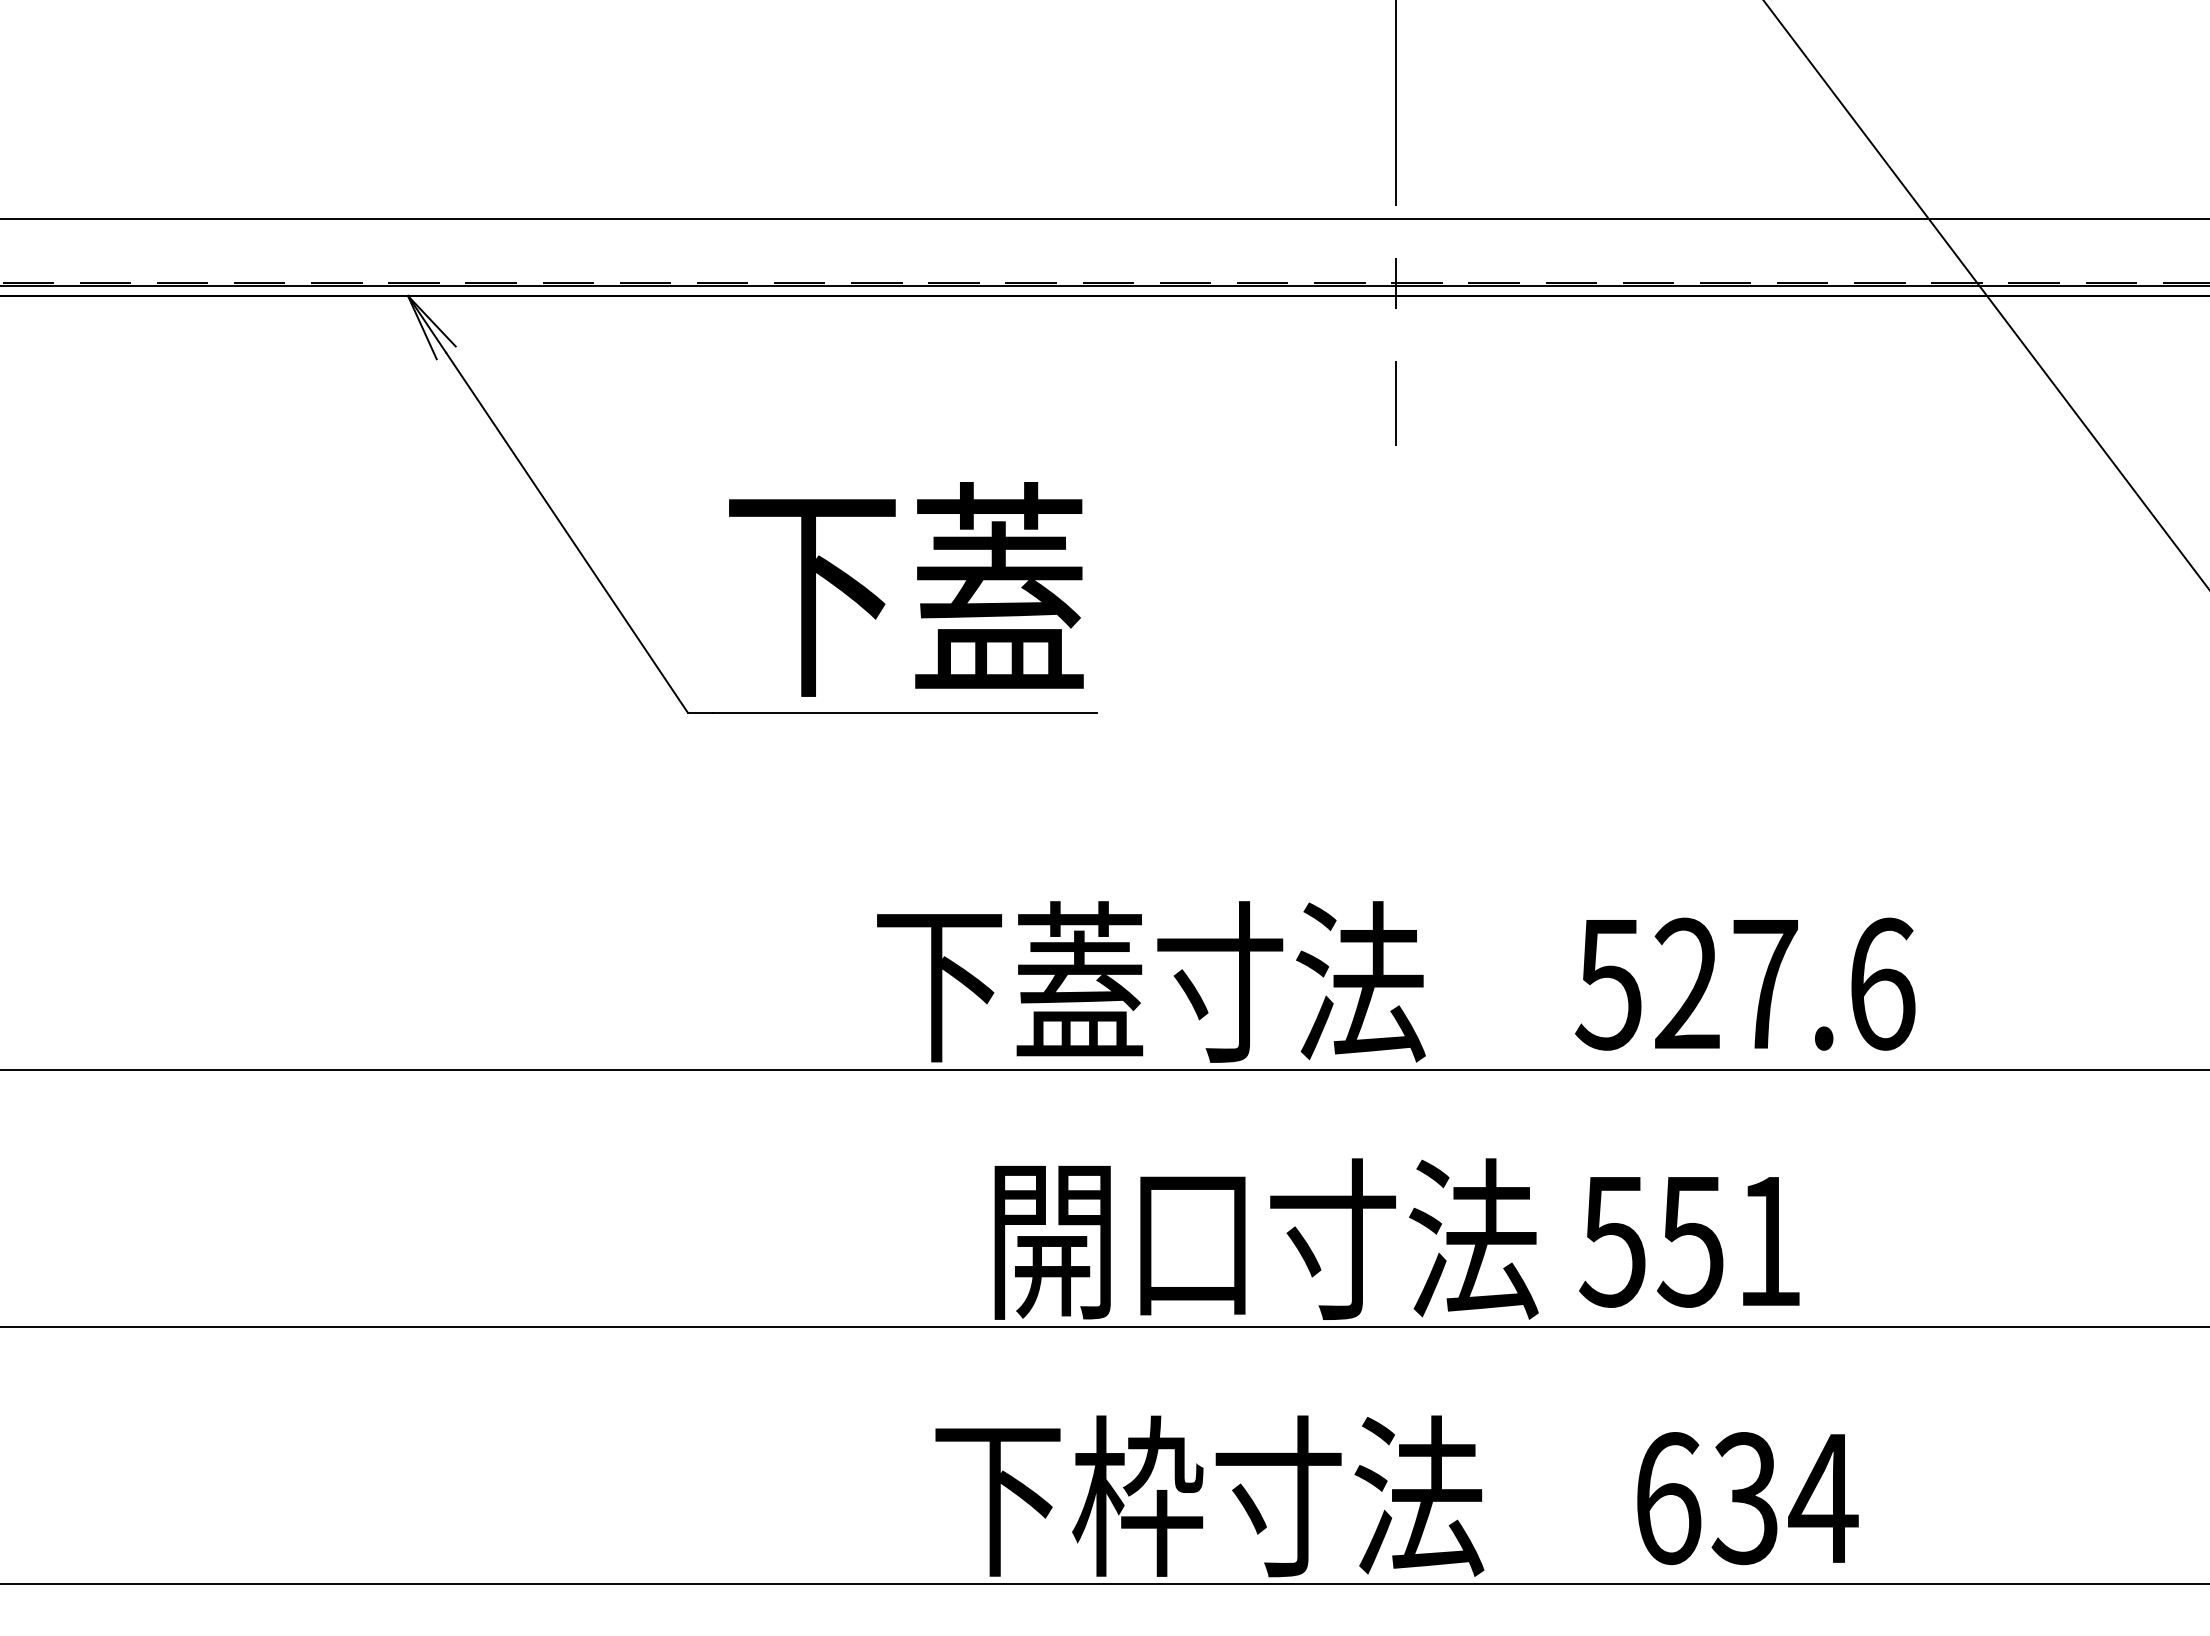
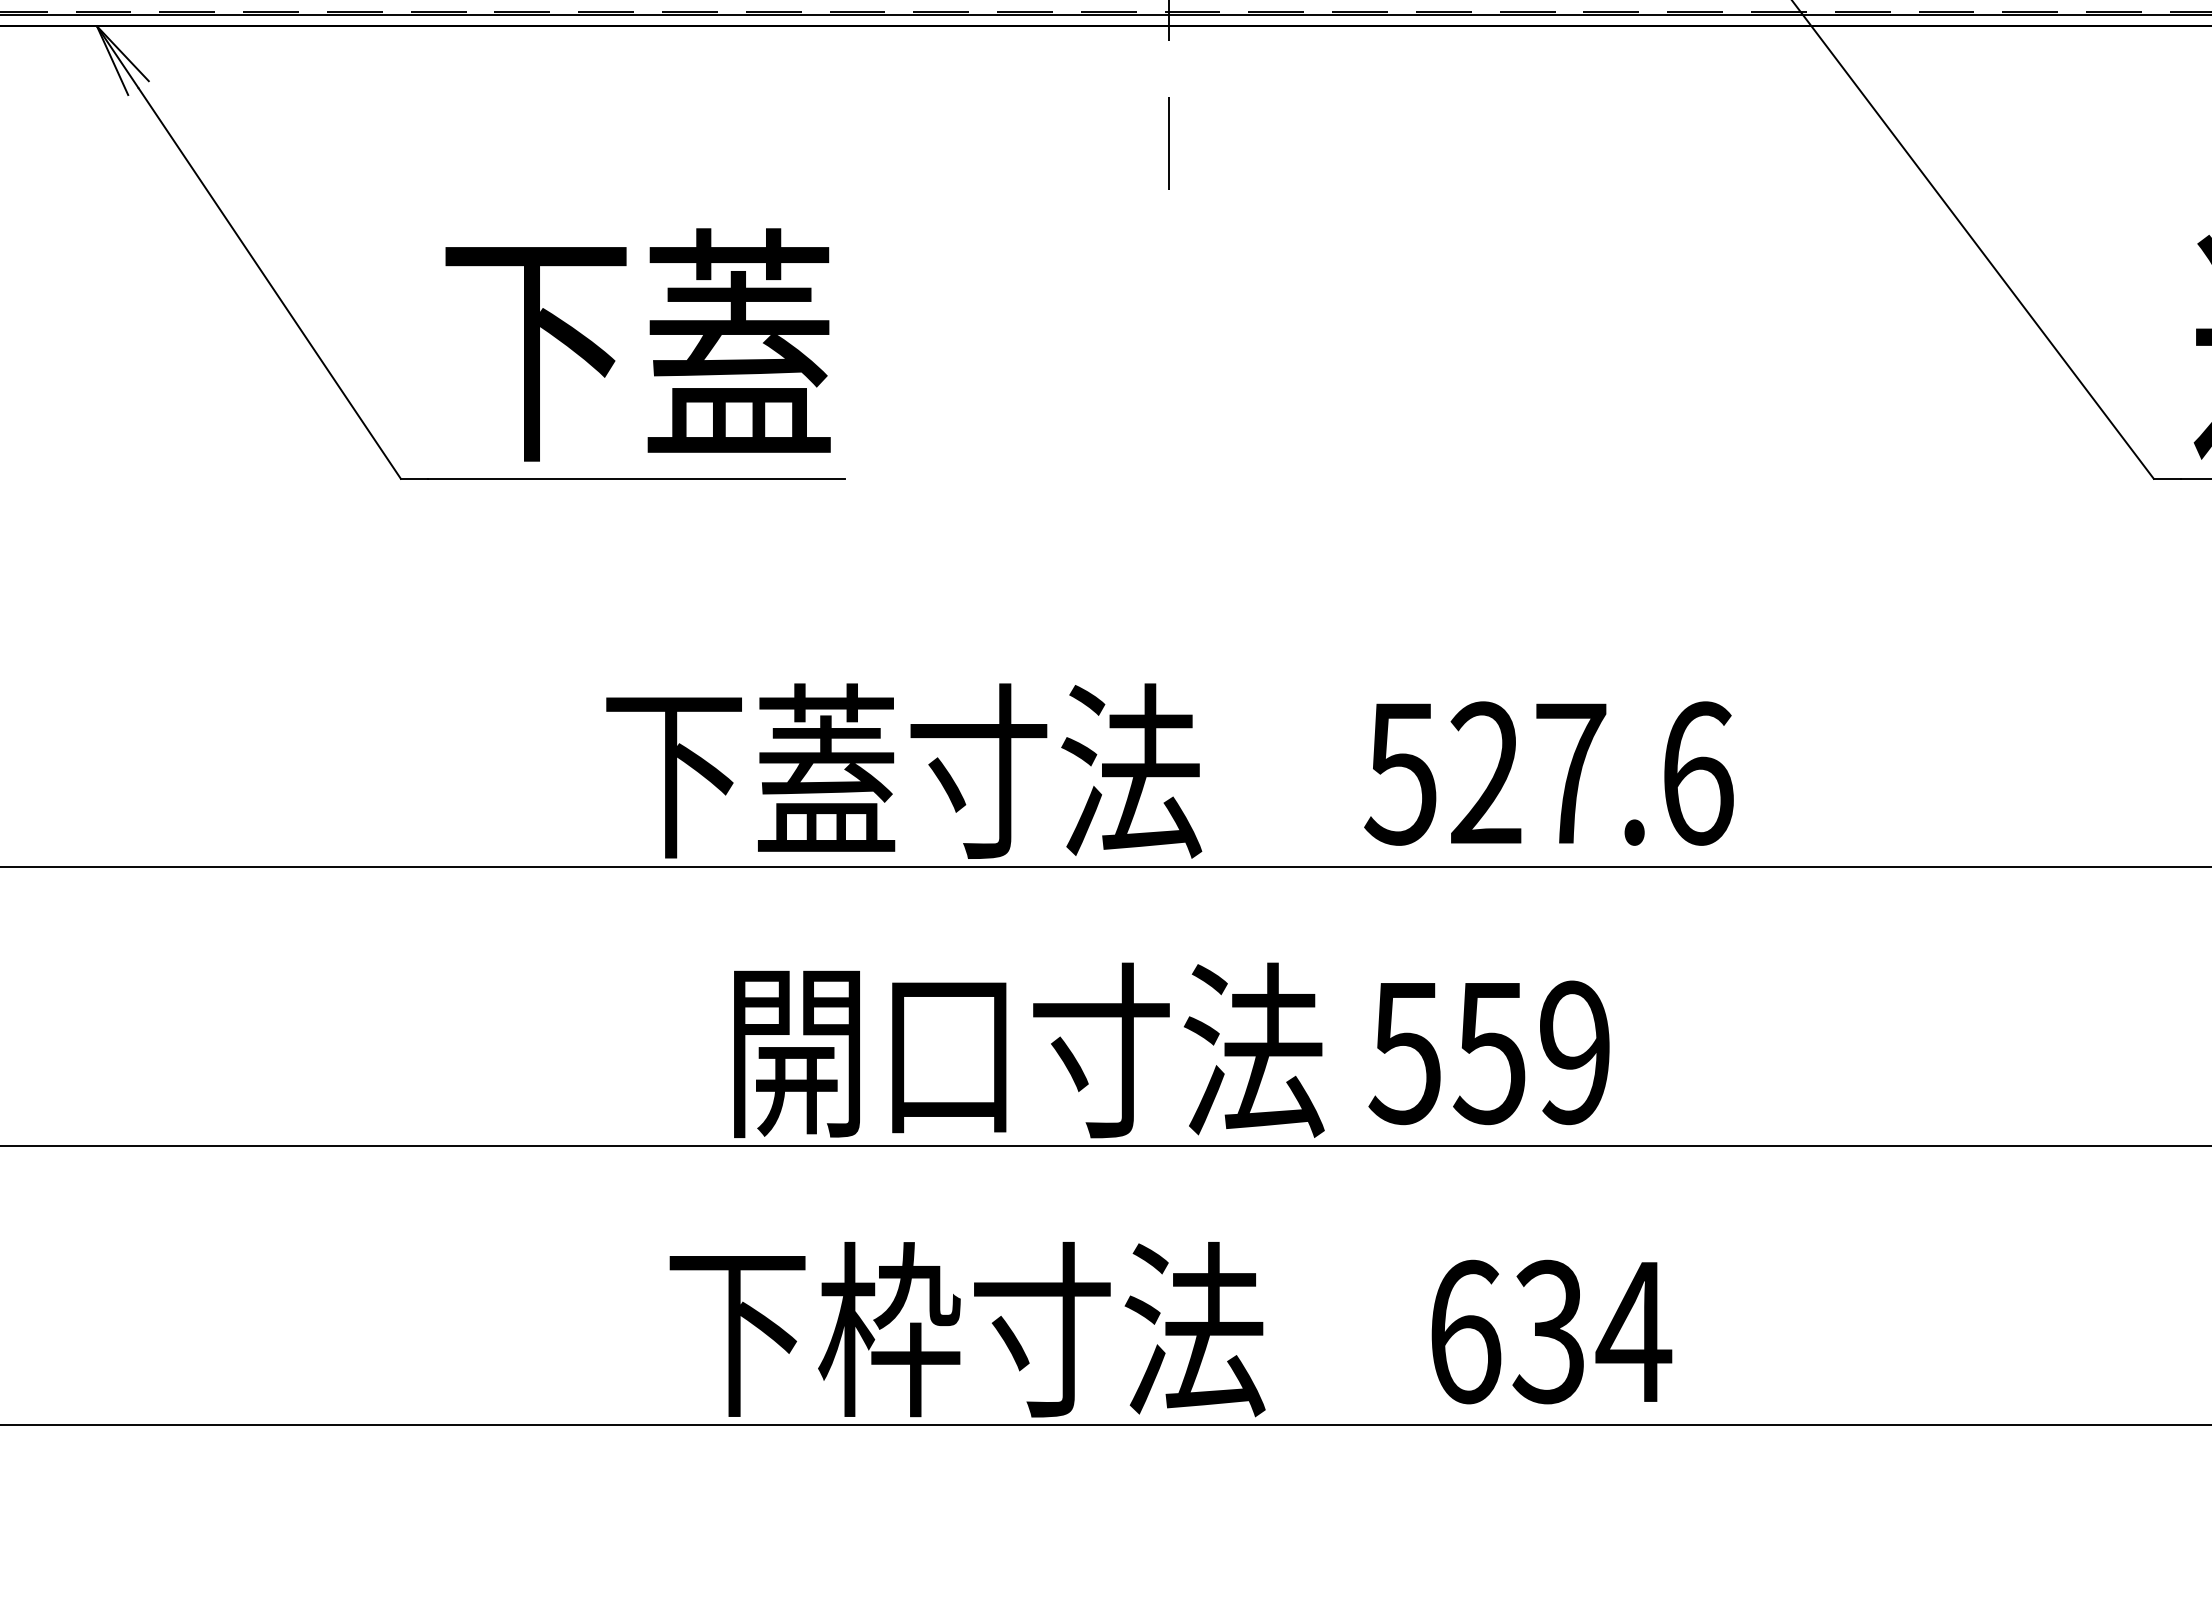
text: (1769, 1240) -> (1575, 1051), 551 -> 559

